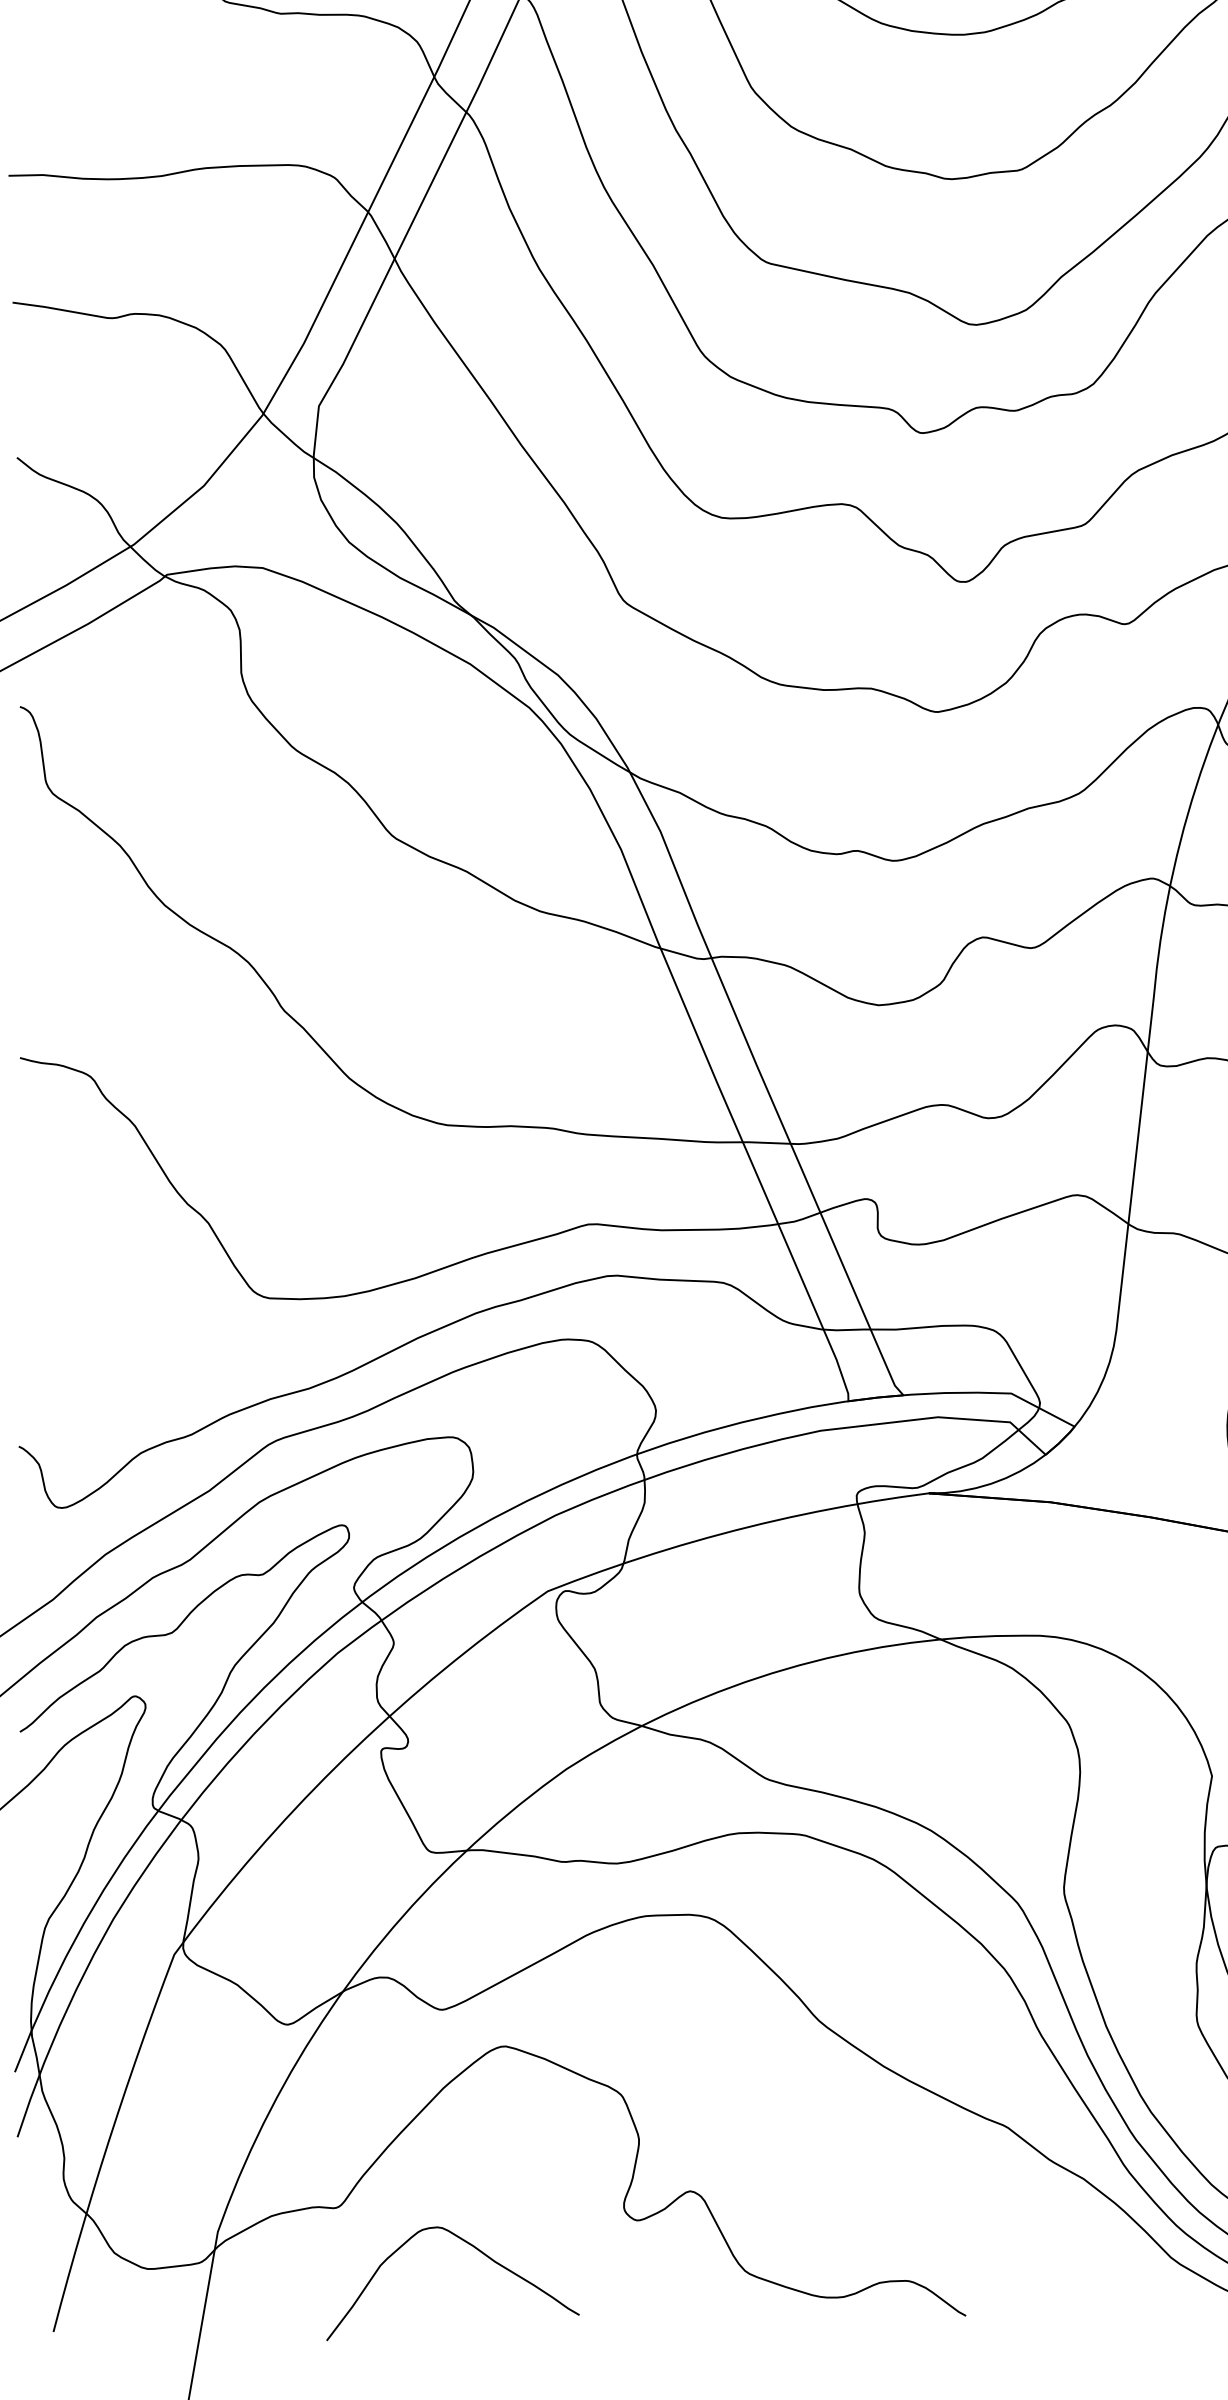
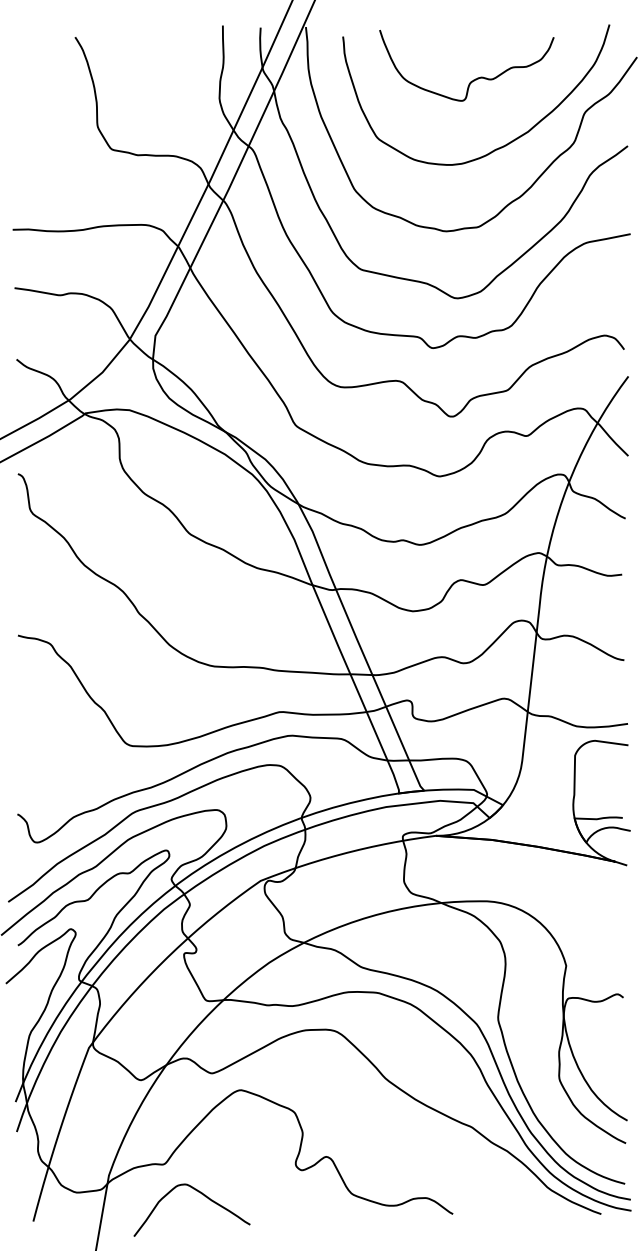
curve: (473, 2249) -> (201, 1194), moved

